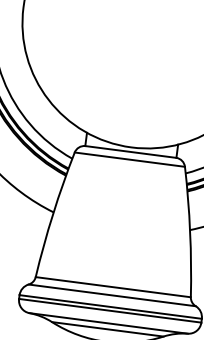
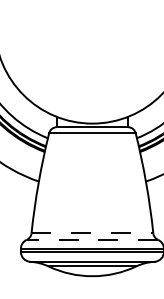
line: (113, 287) -> (92, 233), solid -> dashed
line: (112, 295) -> (92, 239), solid -> dashed

